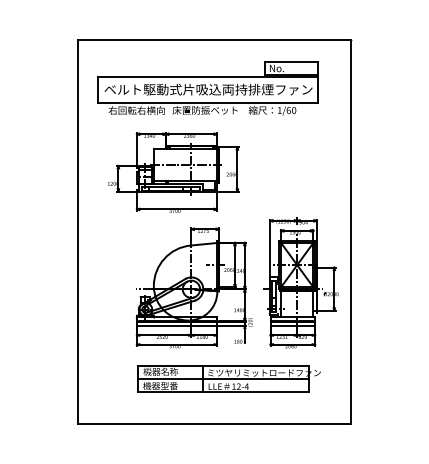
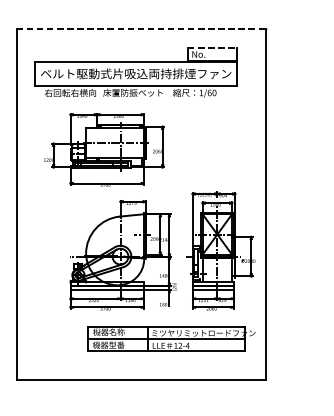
line: (214, 40) -> (141, 28), solid -> dashed
line: (291, 61) -> (212, 48), solid -> dashed
part: (228, 378) -> (170, 338), moved

